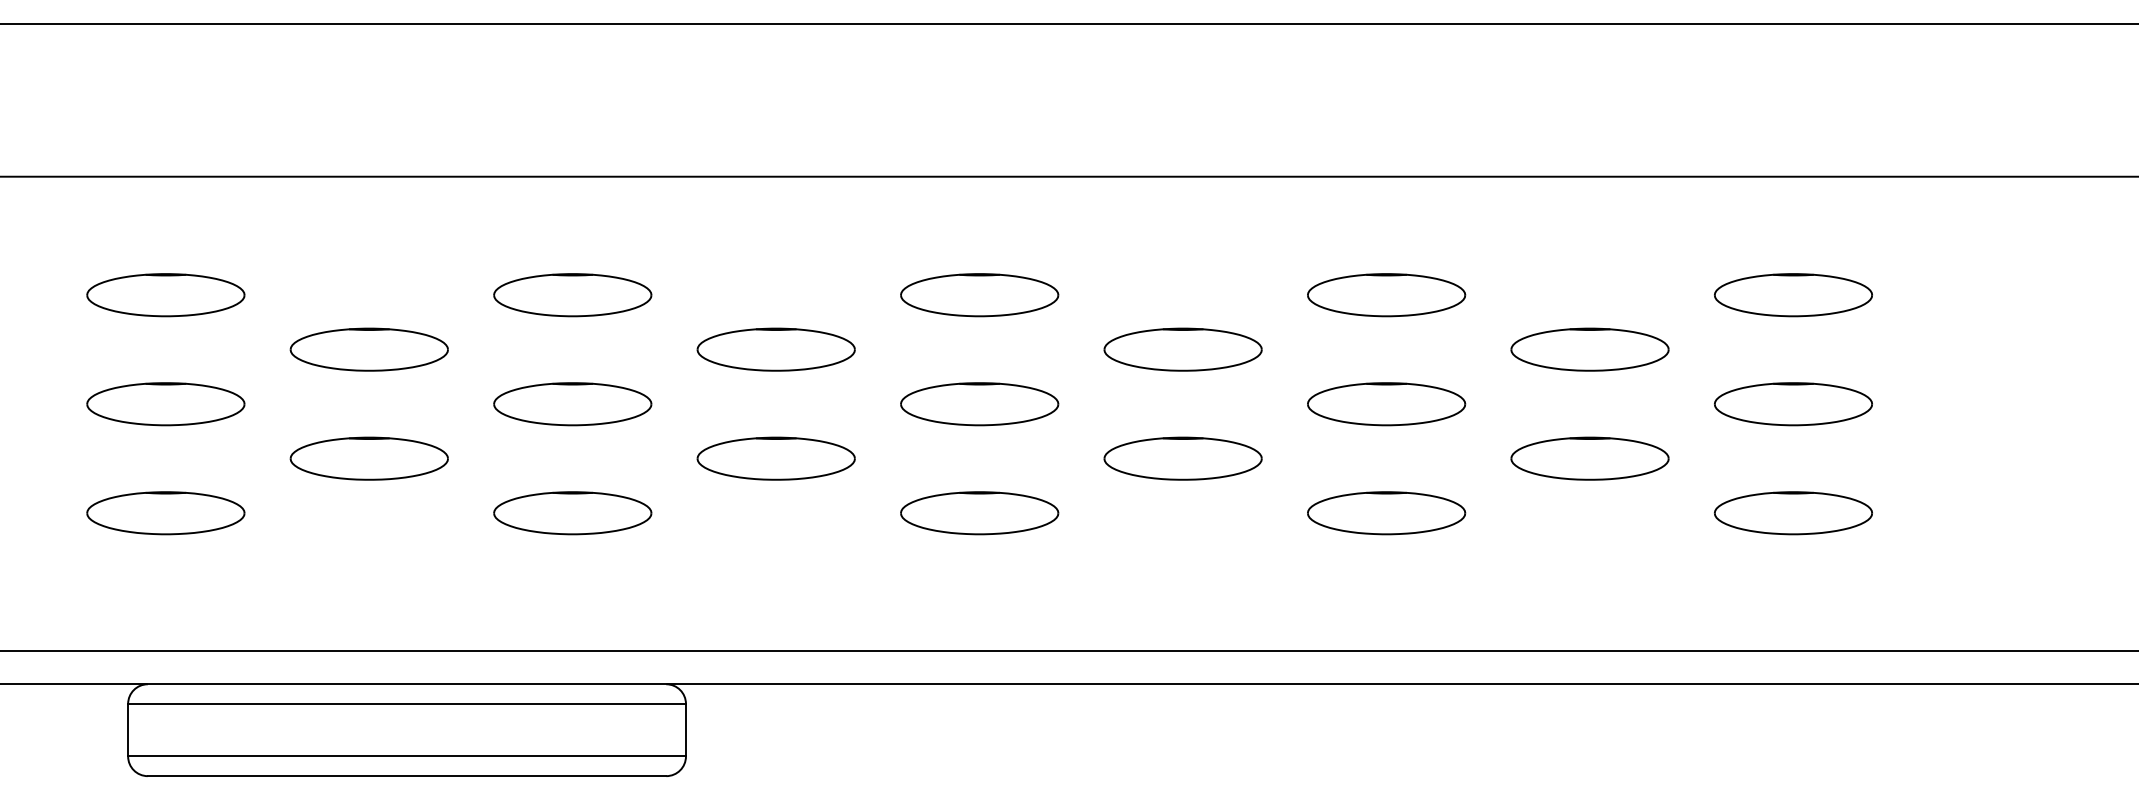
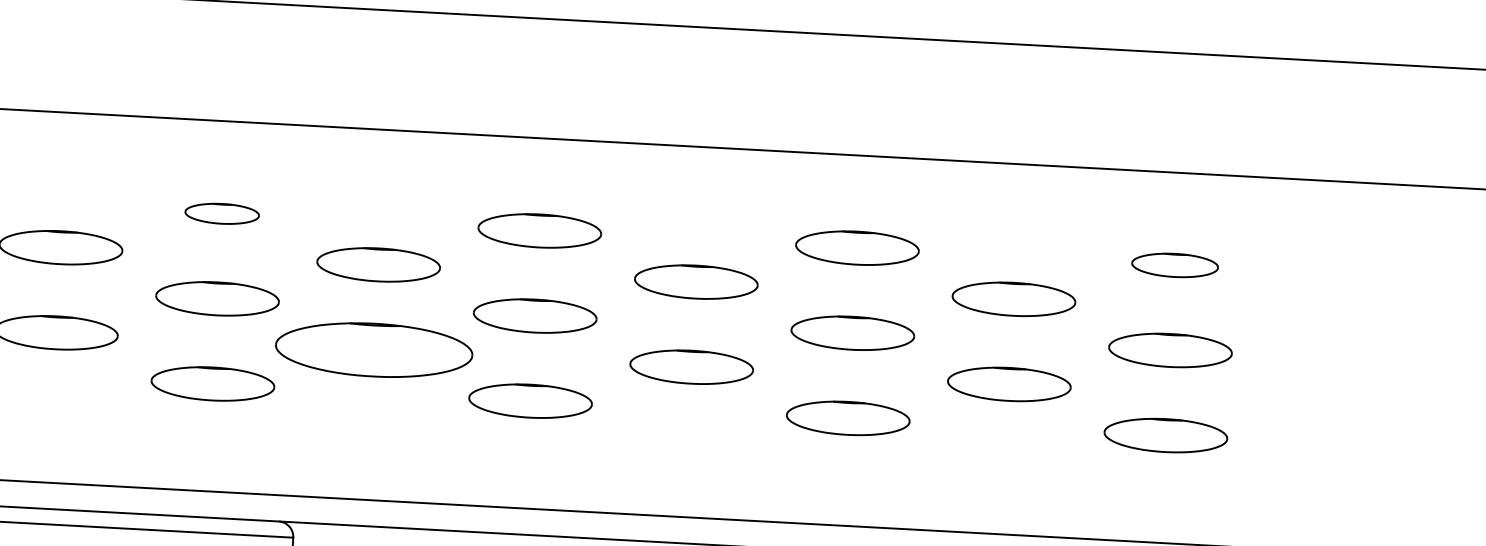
part: (572, 295) -> (221, 214), size x0.6
part: (1793, 295) -> (1175, 265), size x0.7
part: (775, 458) -> (373, 349), size x1.6

